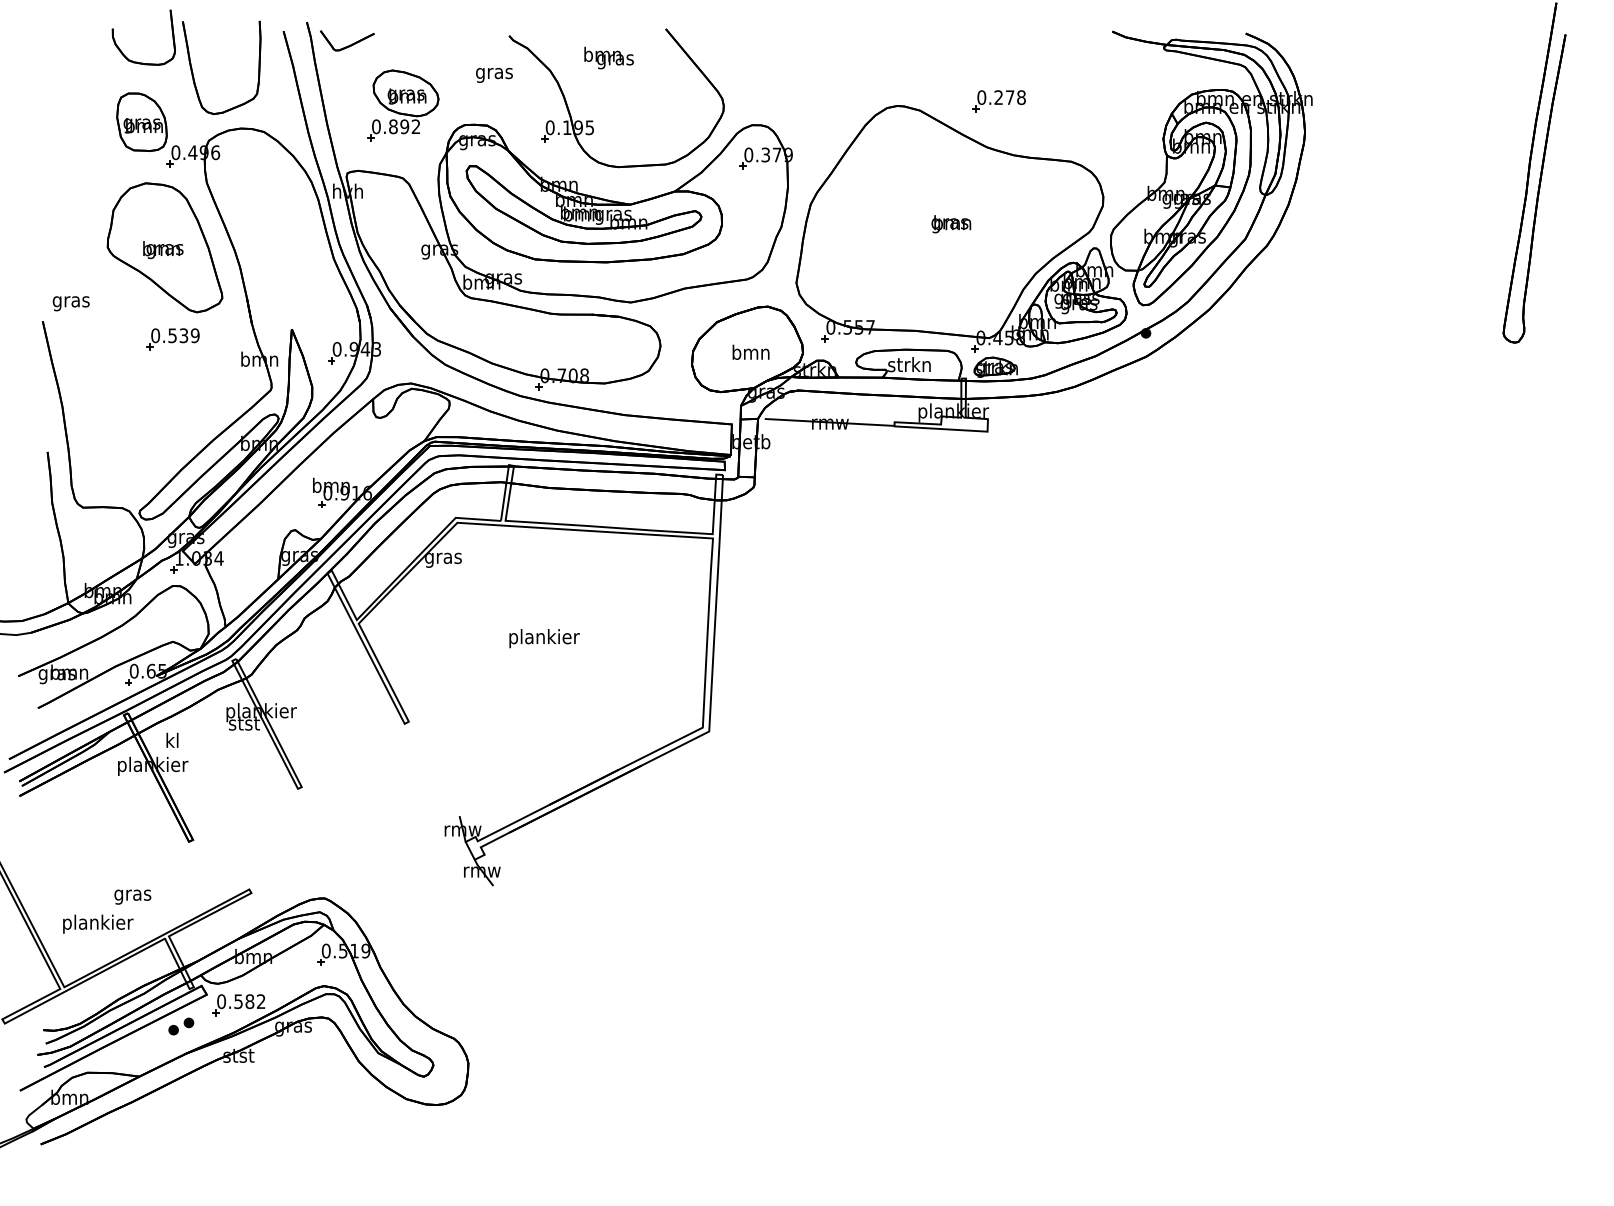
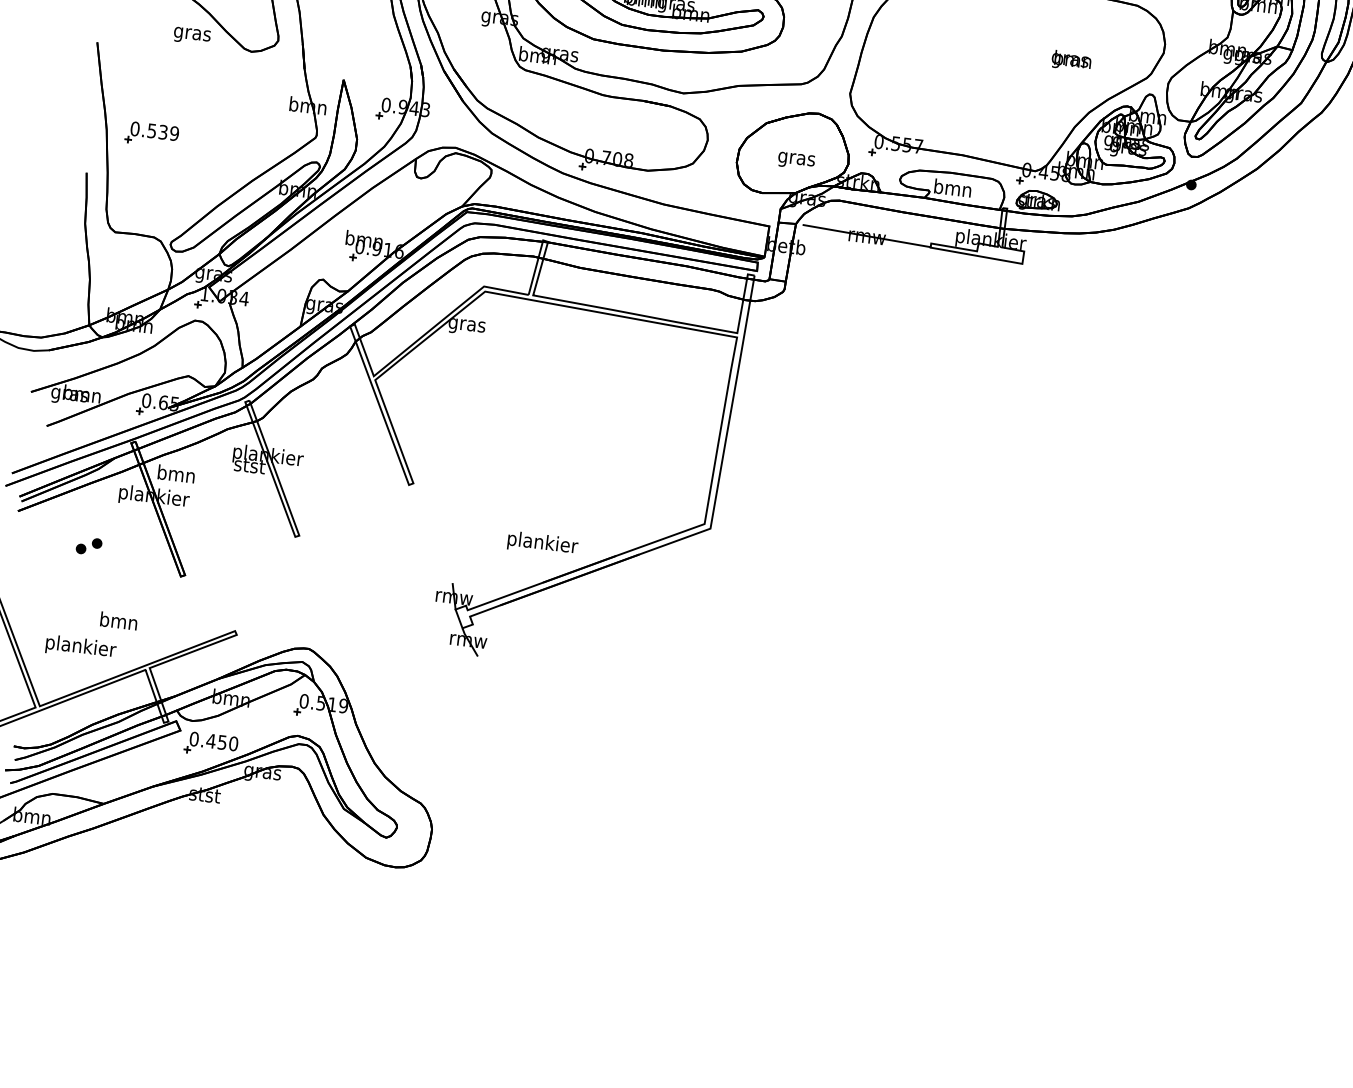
text: (951, 224) -> (1071, 61), moved
text: (70, 303) -> (191, 35), moved
part: (172, 339) -> (151, 134), moved
text: (750, 353) -> (796, 158), bmn -> gras
text: (909, 364) -> (952, 187), strkn -> bmn
text: (544, 638) -> (542, 543), moved
text: (172, 740) -> (176, 474), kl -> bmn
text: (132, 894) -> (118, 622), gras -> bmn
text: (249, 1001) -> (222, 742), 0.582 -> 0.450
part: (181, 1026) -> (89, 546), moved

